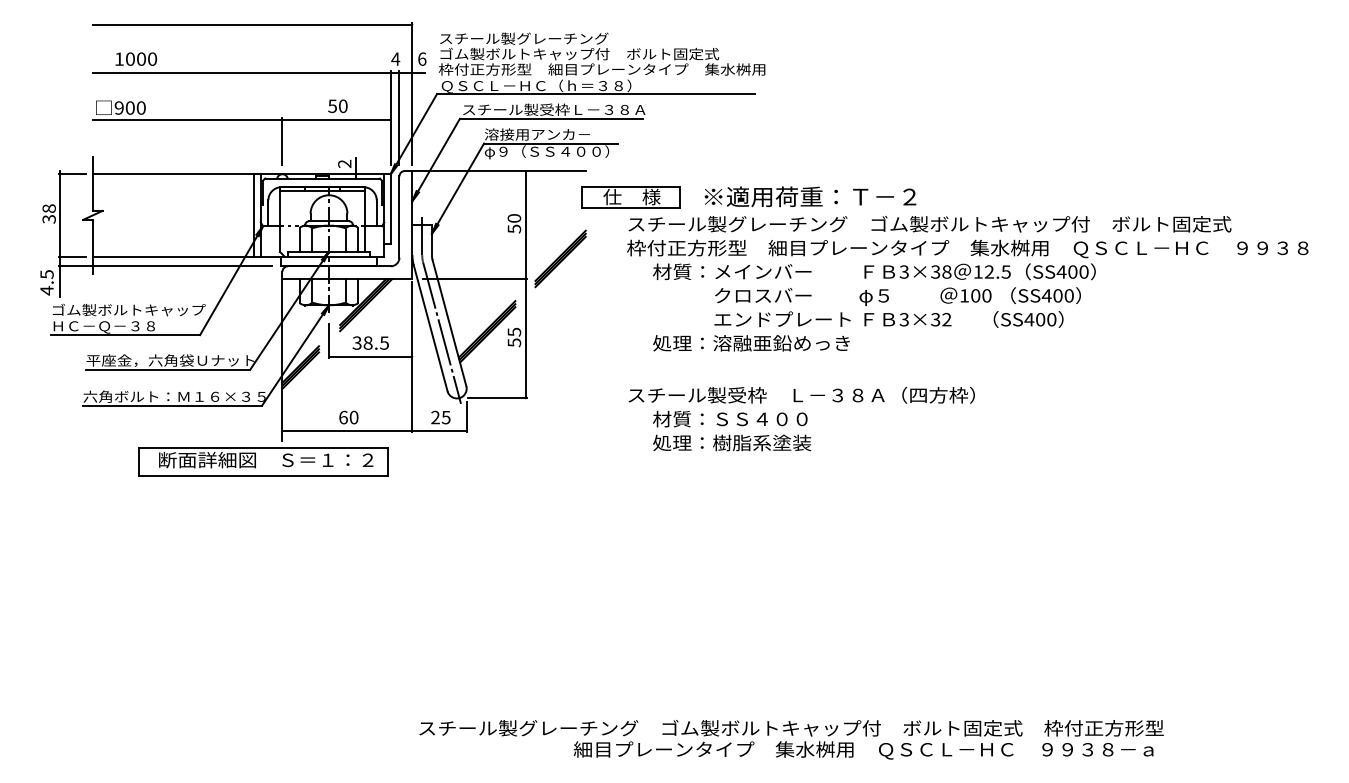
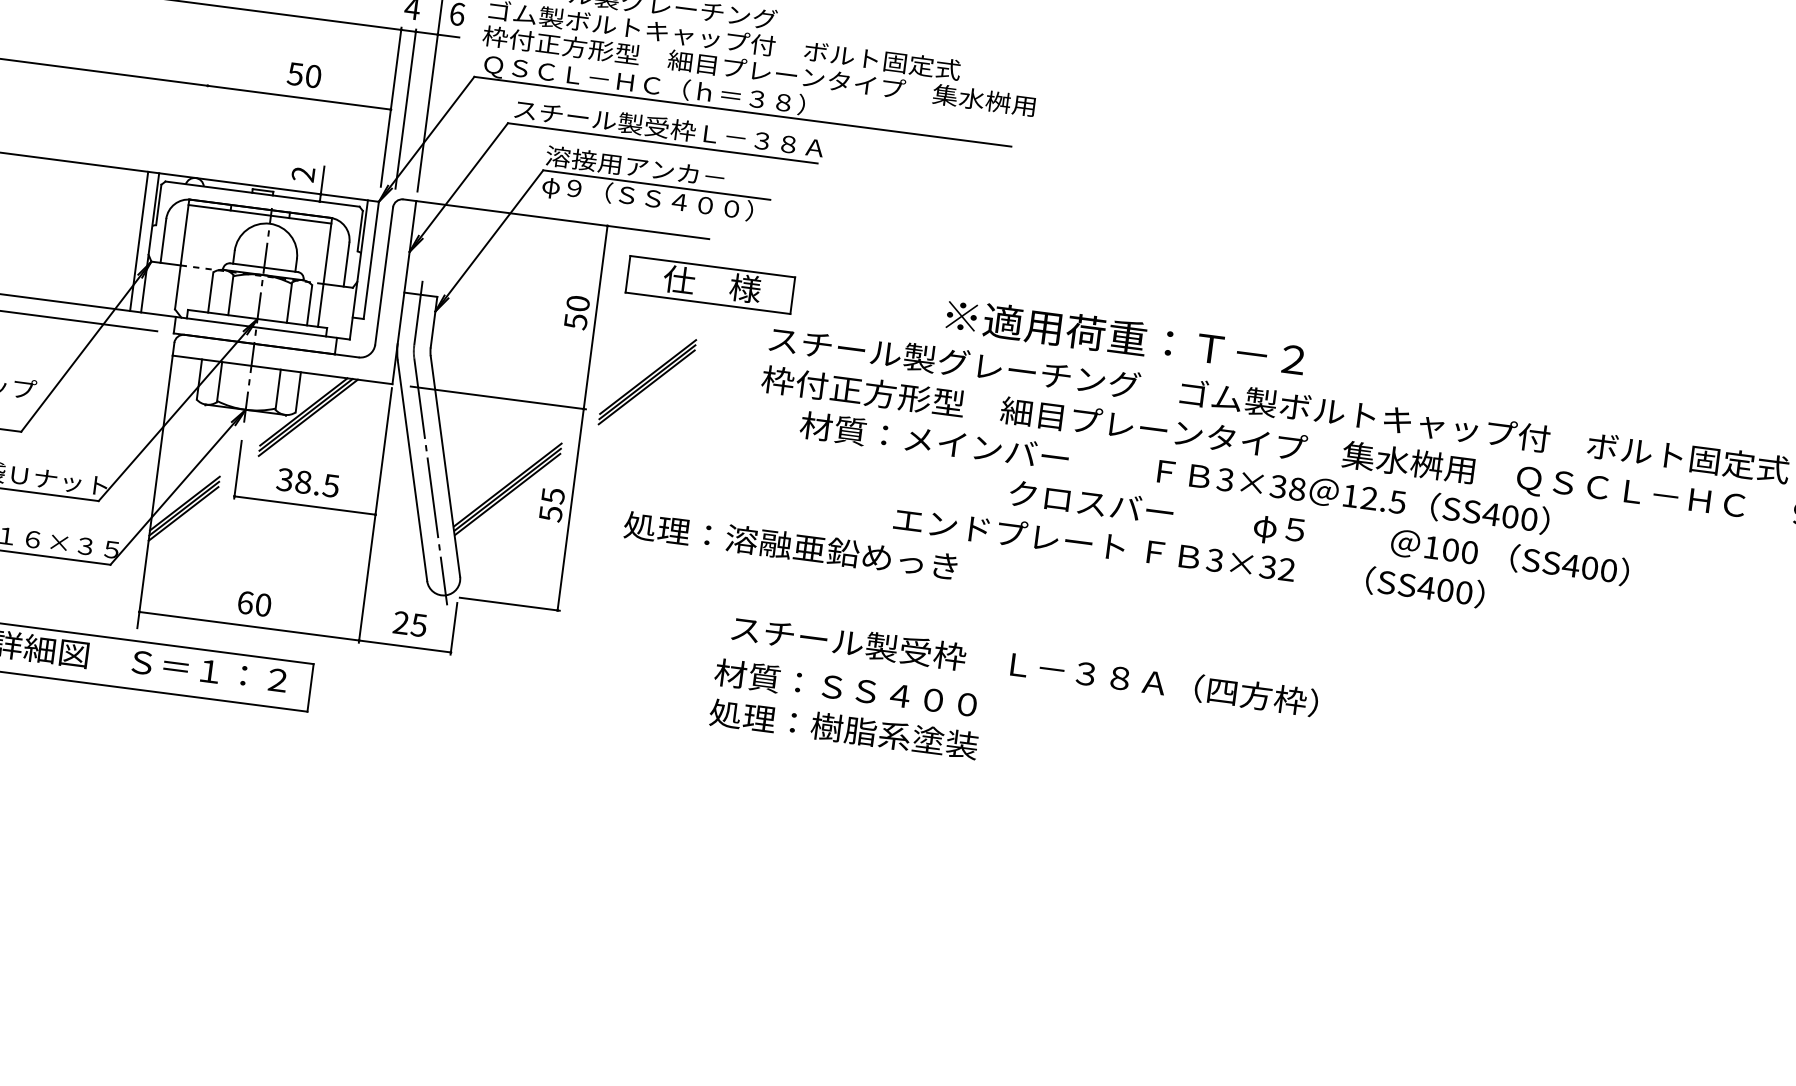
line: (282, 141) -> (203, 122), removed
text: (810, 196) -> (1125, 337), moved
part: (630, 197) -> (709, 284), moved
text: (897, 296) -> (1318, 533), moved
text: (751, 343) -> (790, 546), moved
text: (732, 430) -> (847, 708), moved

